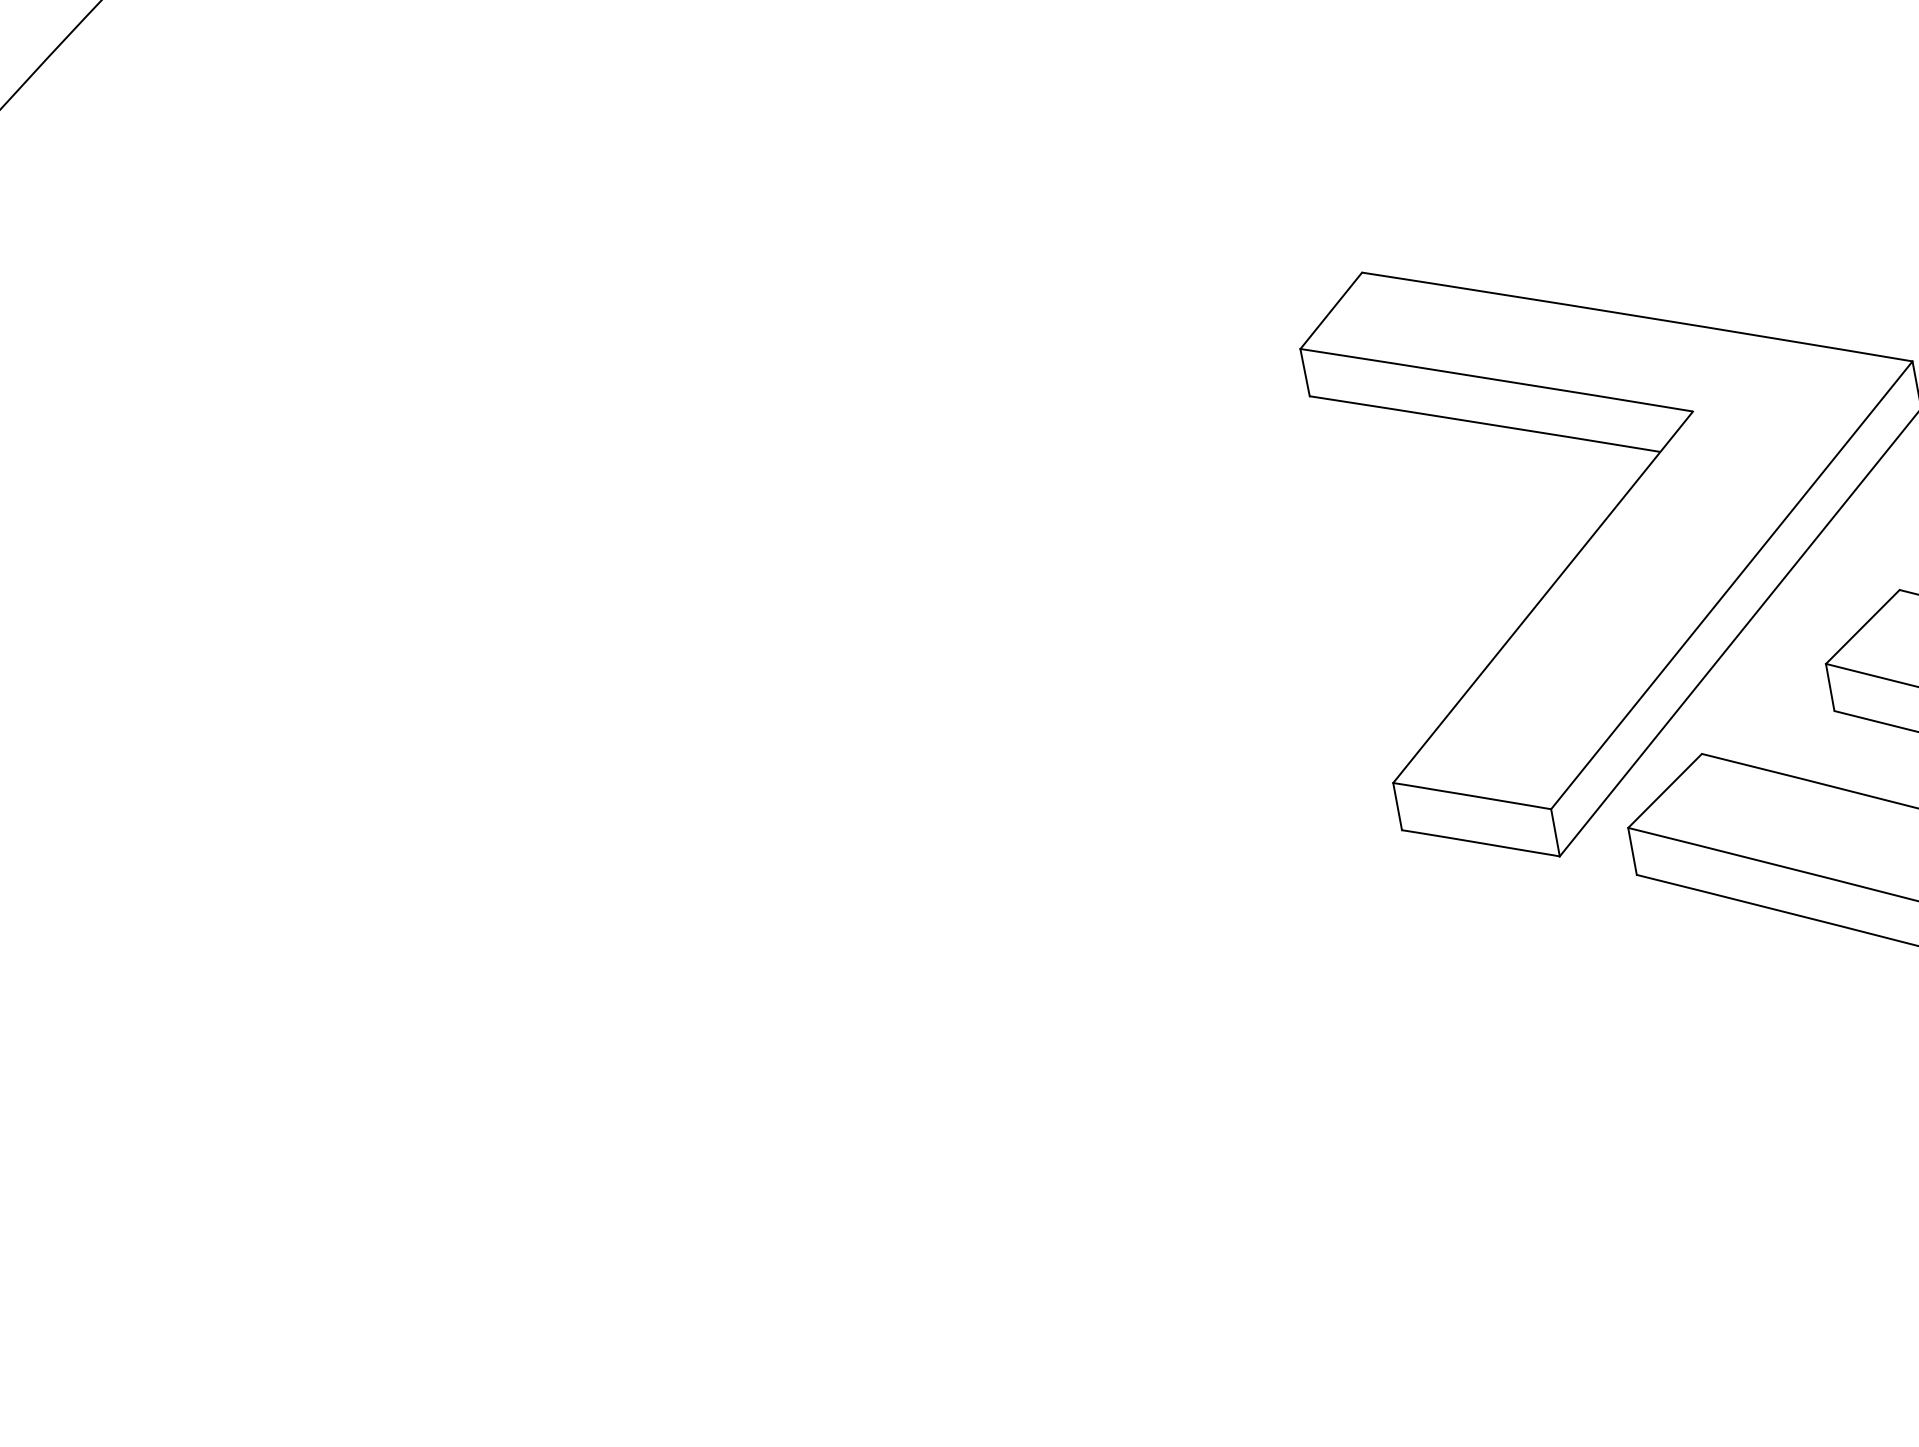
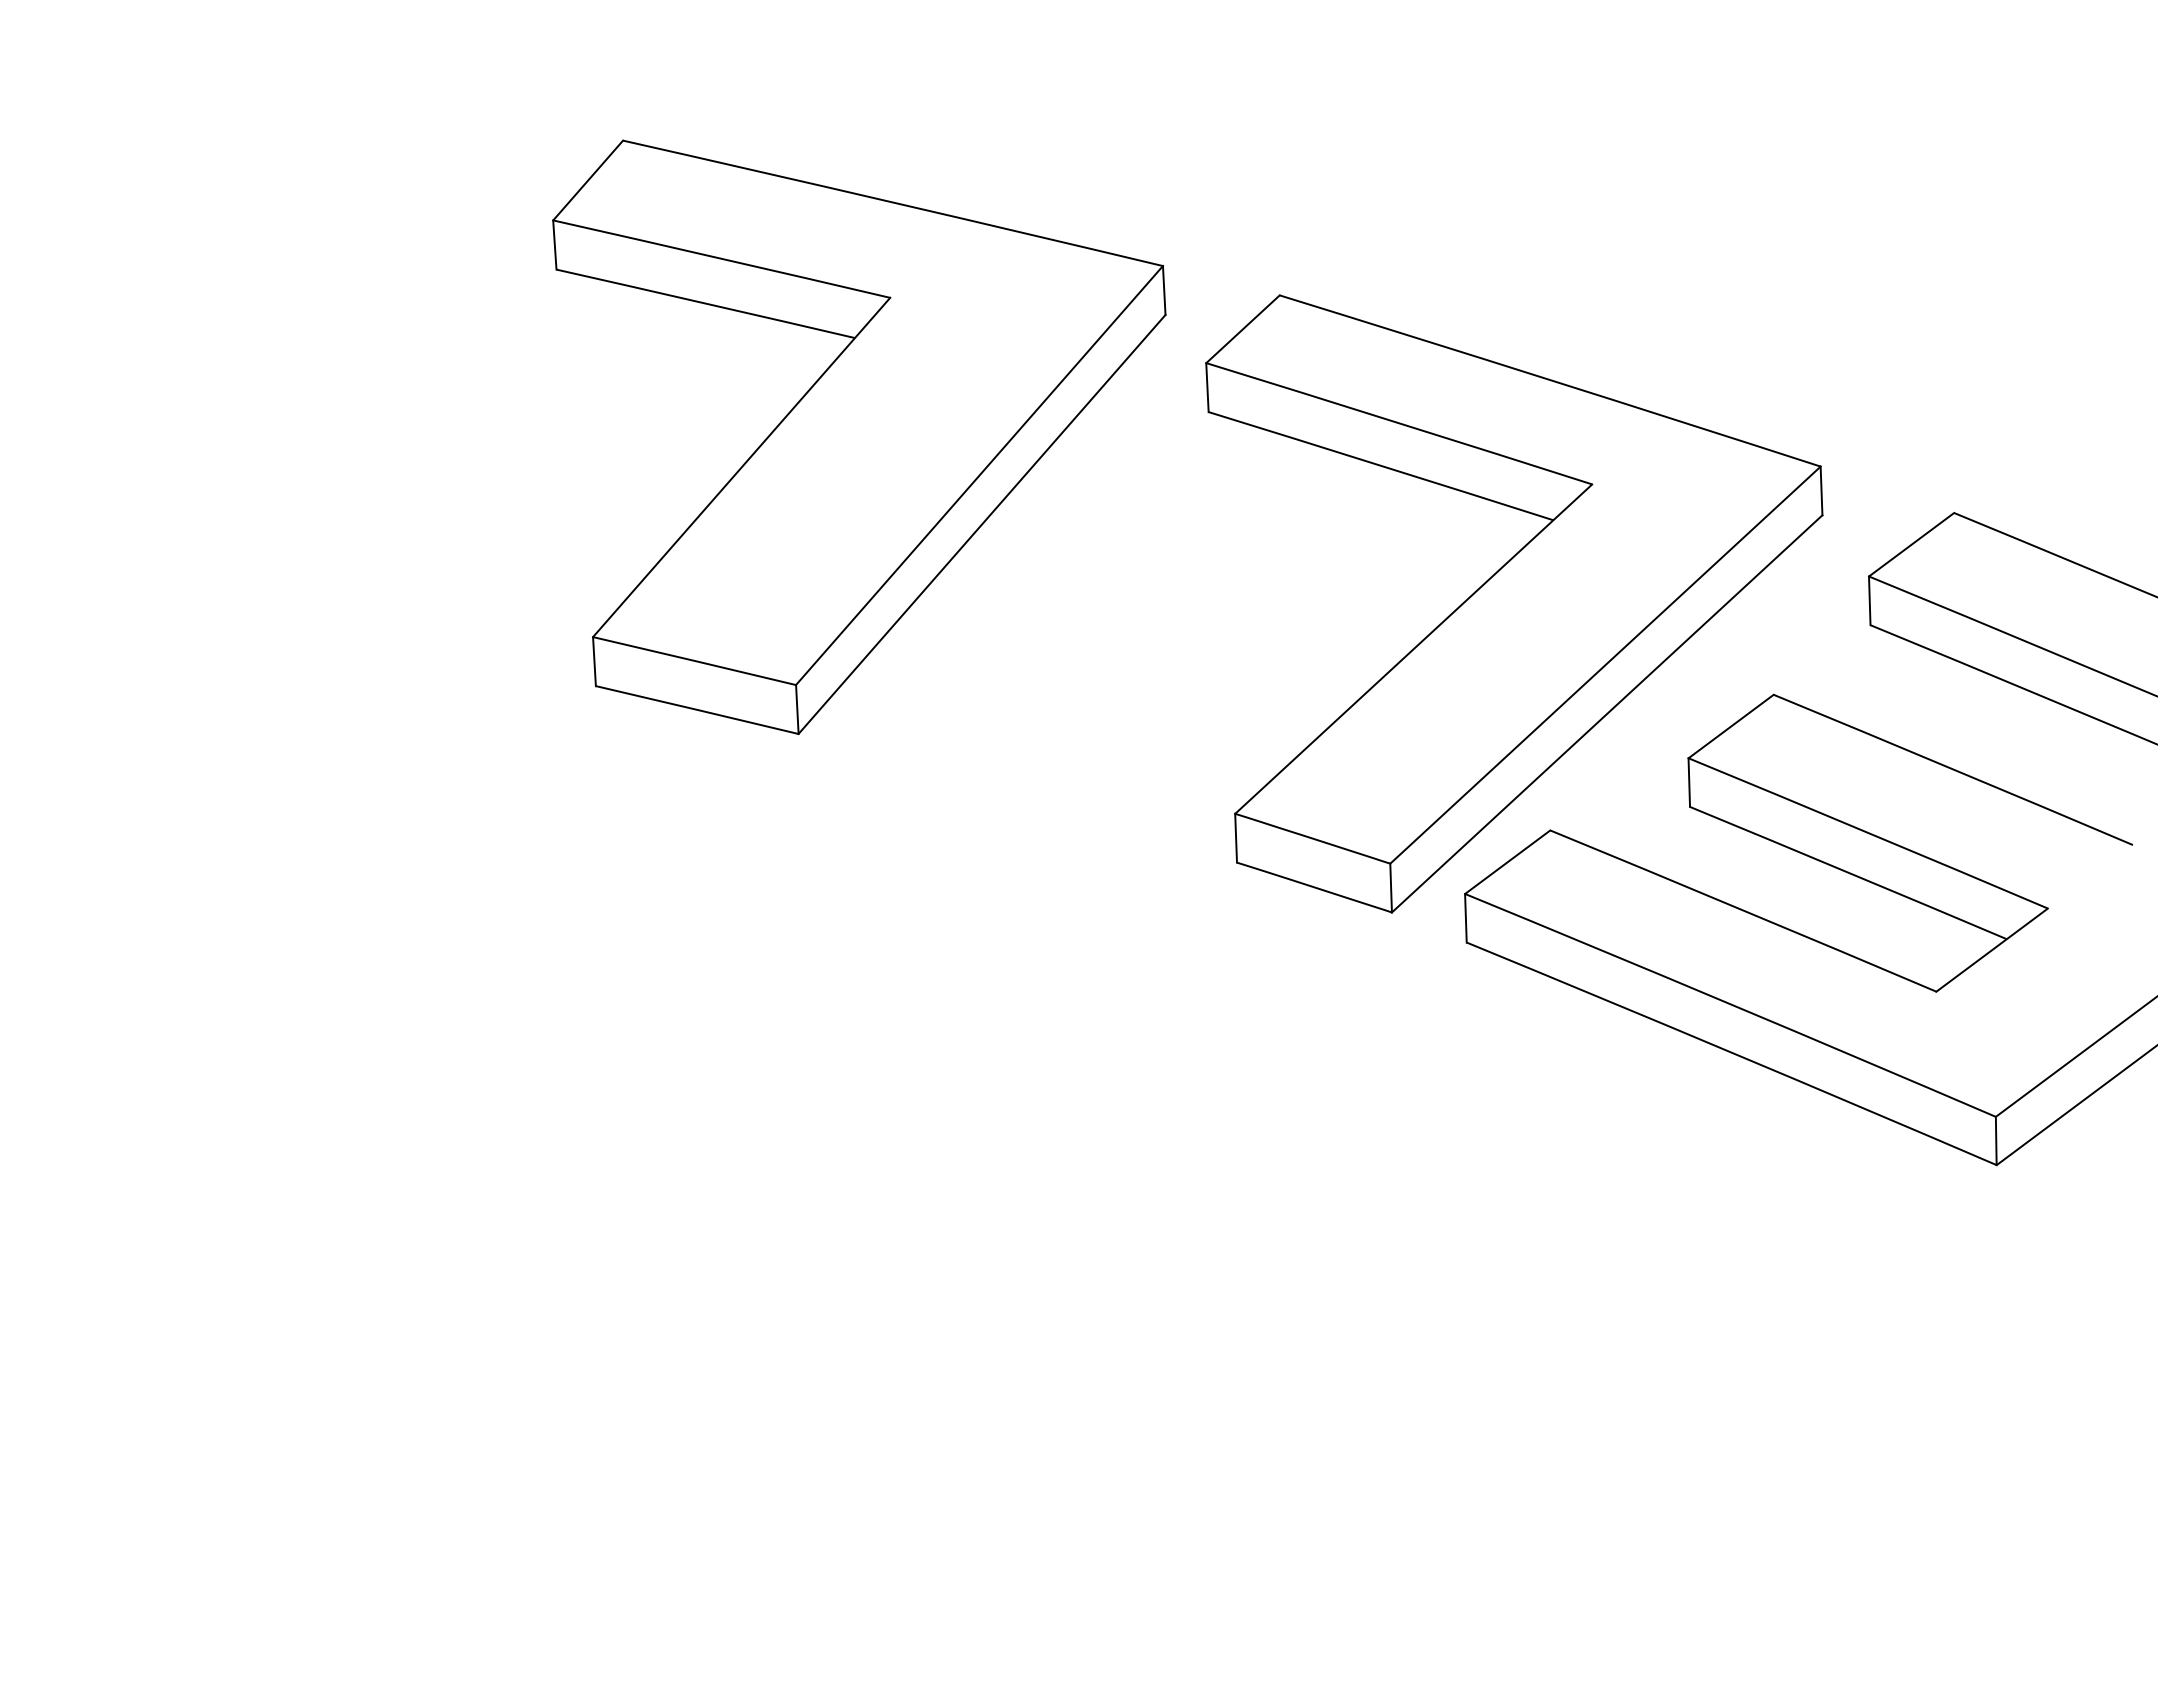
part: (973, 470) -> (859, 436), added

